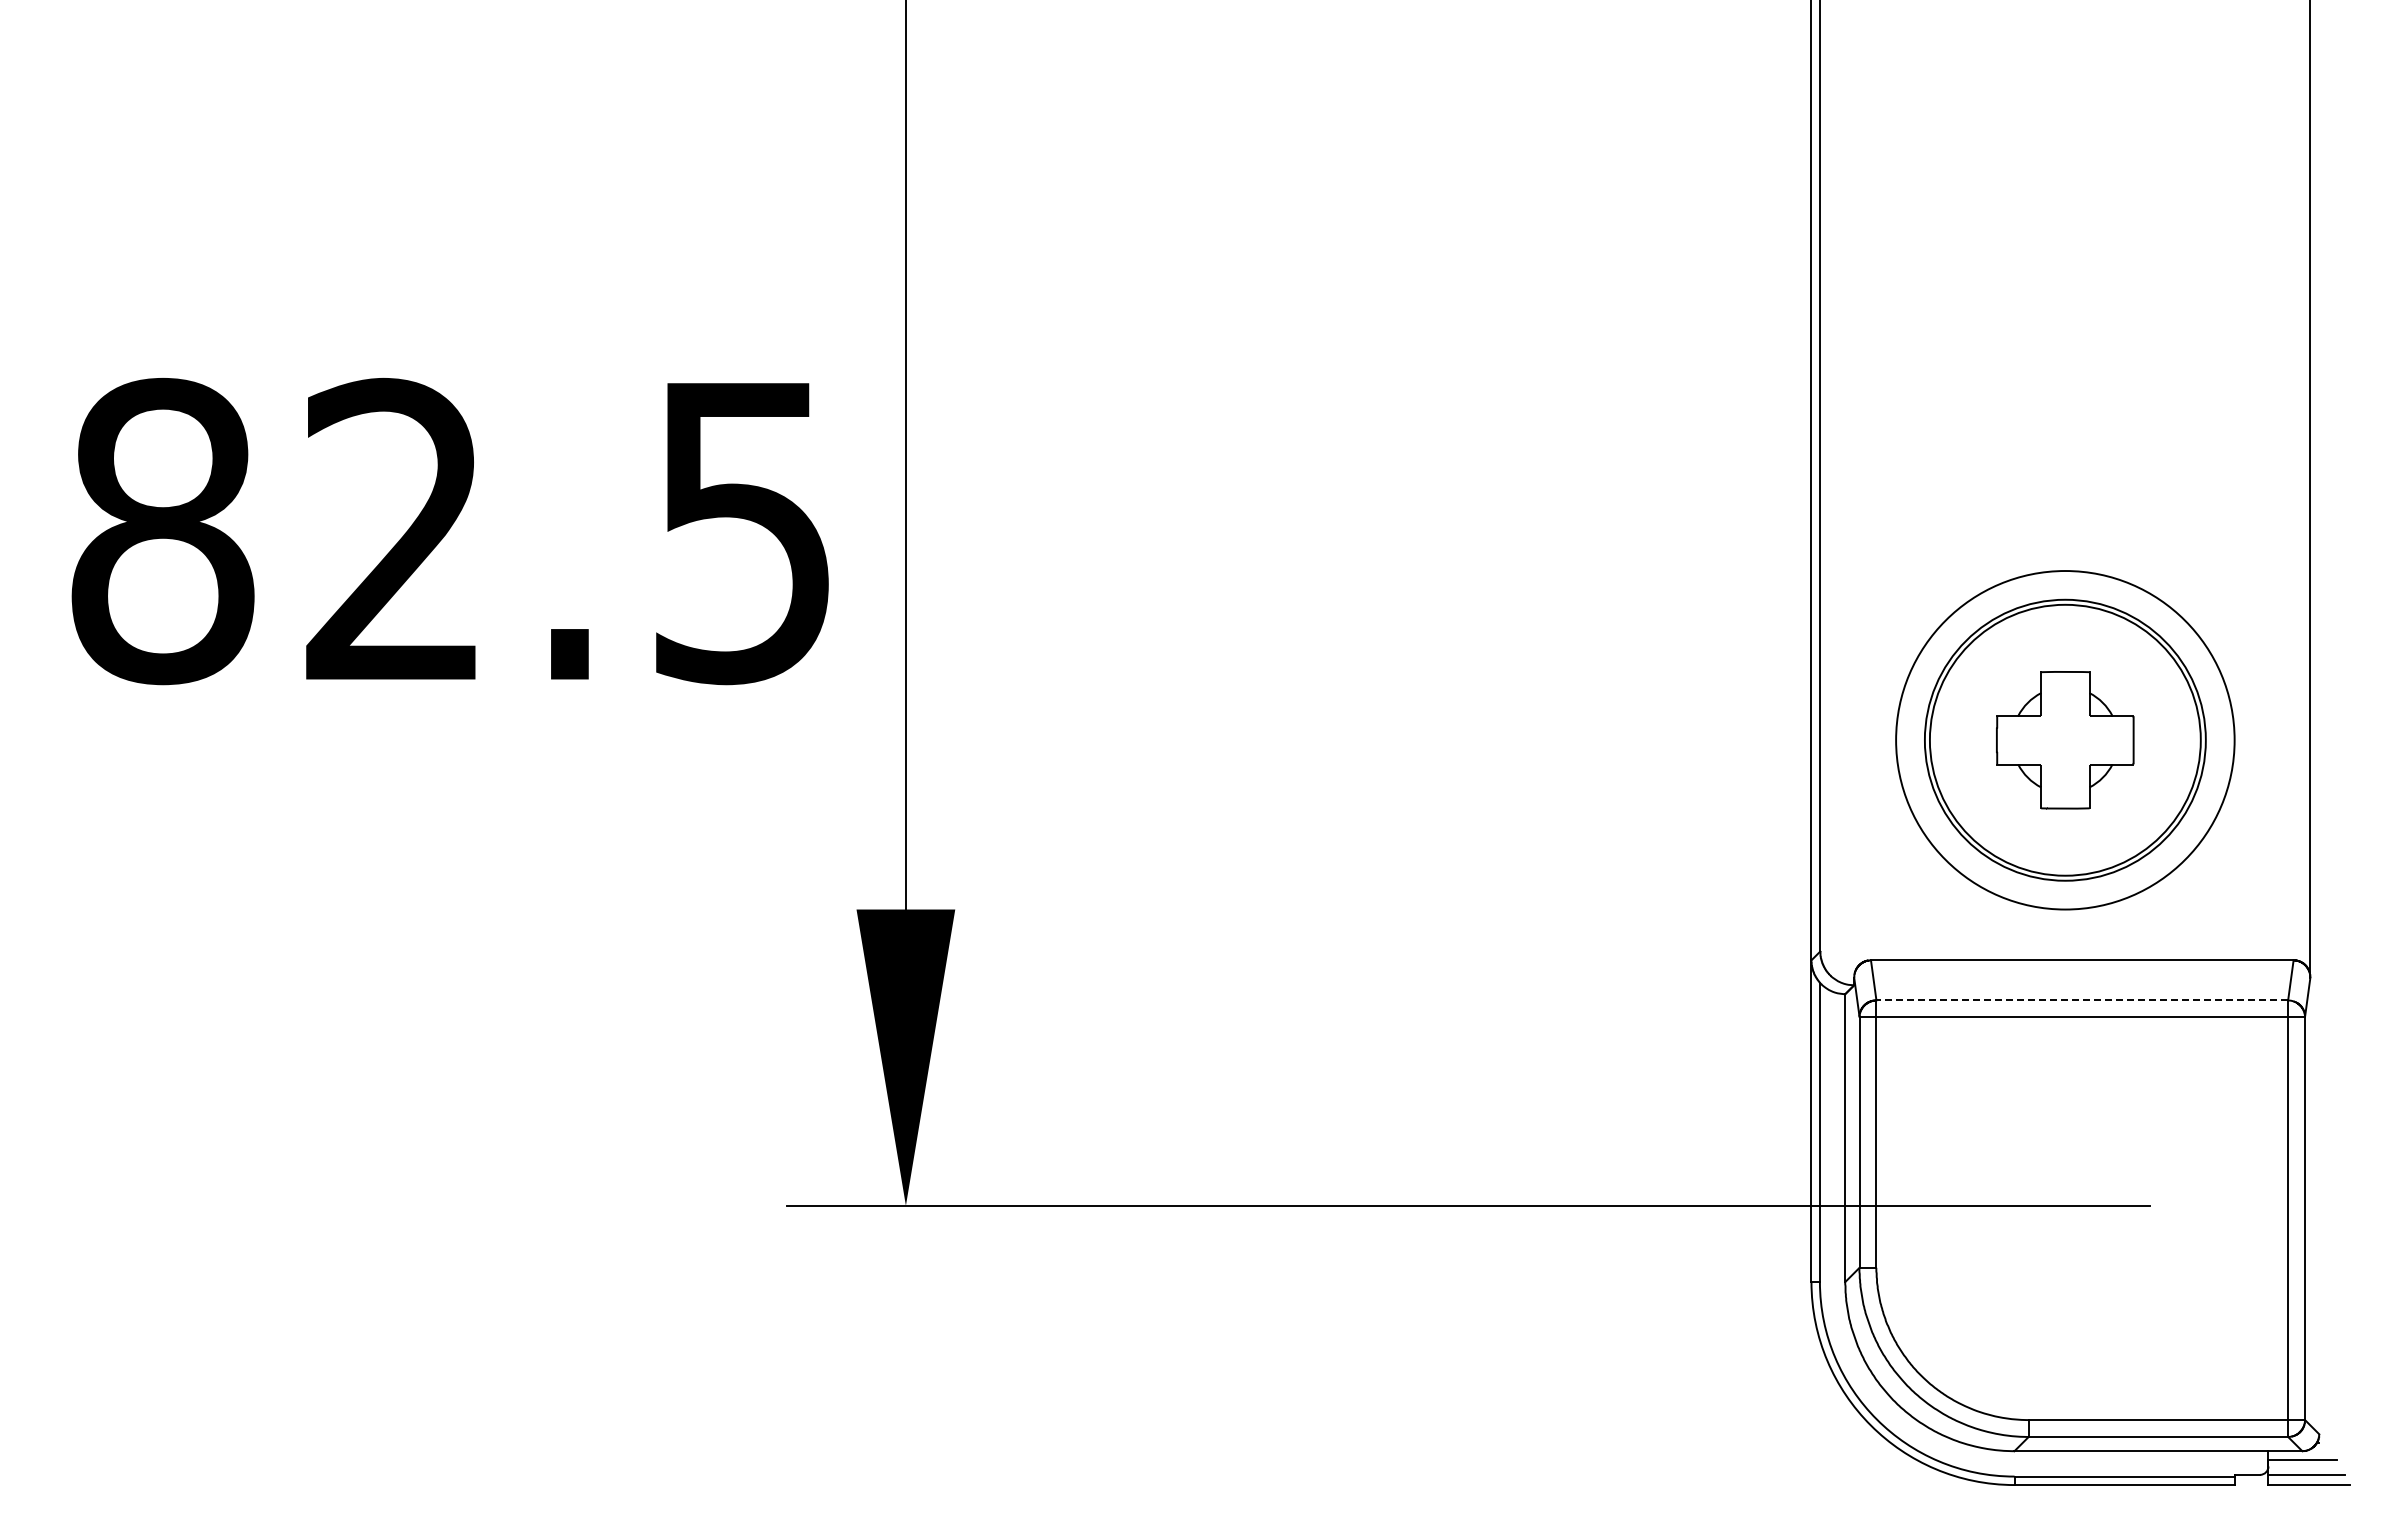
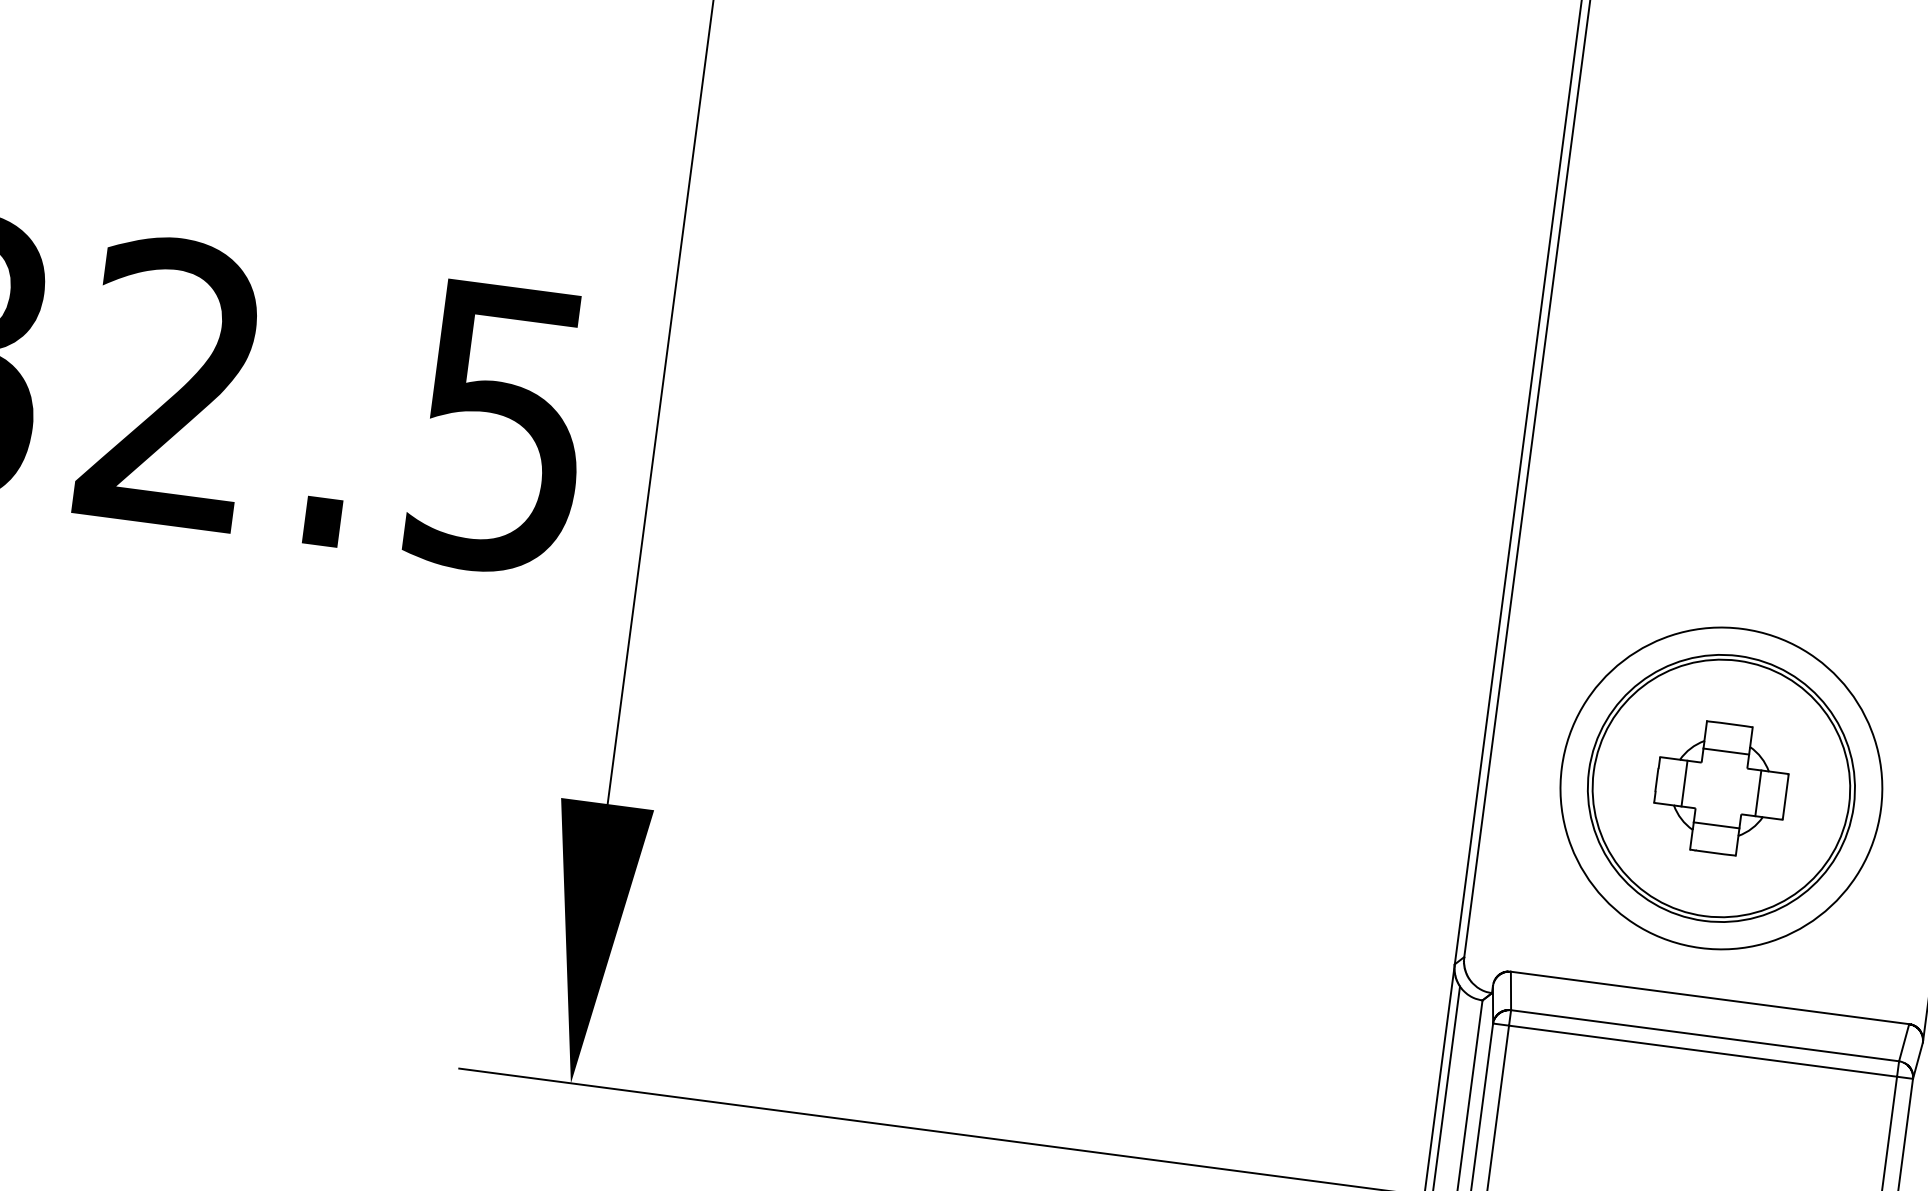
line: (2065, 701) -> (1726, 751), added
line: (2026, 740) -> (1684, 783), added
line: (2104, 740) -> (1758, 793), added
line: (2065, 779) -> (1716, 825), added
line: (2082, 1000) -> (1705, 1035), dashed -> solid

